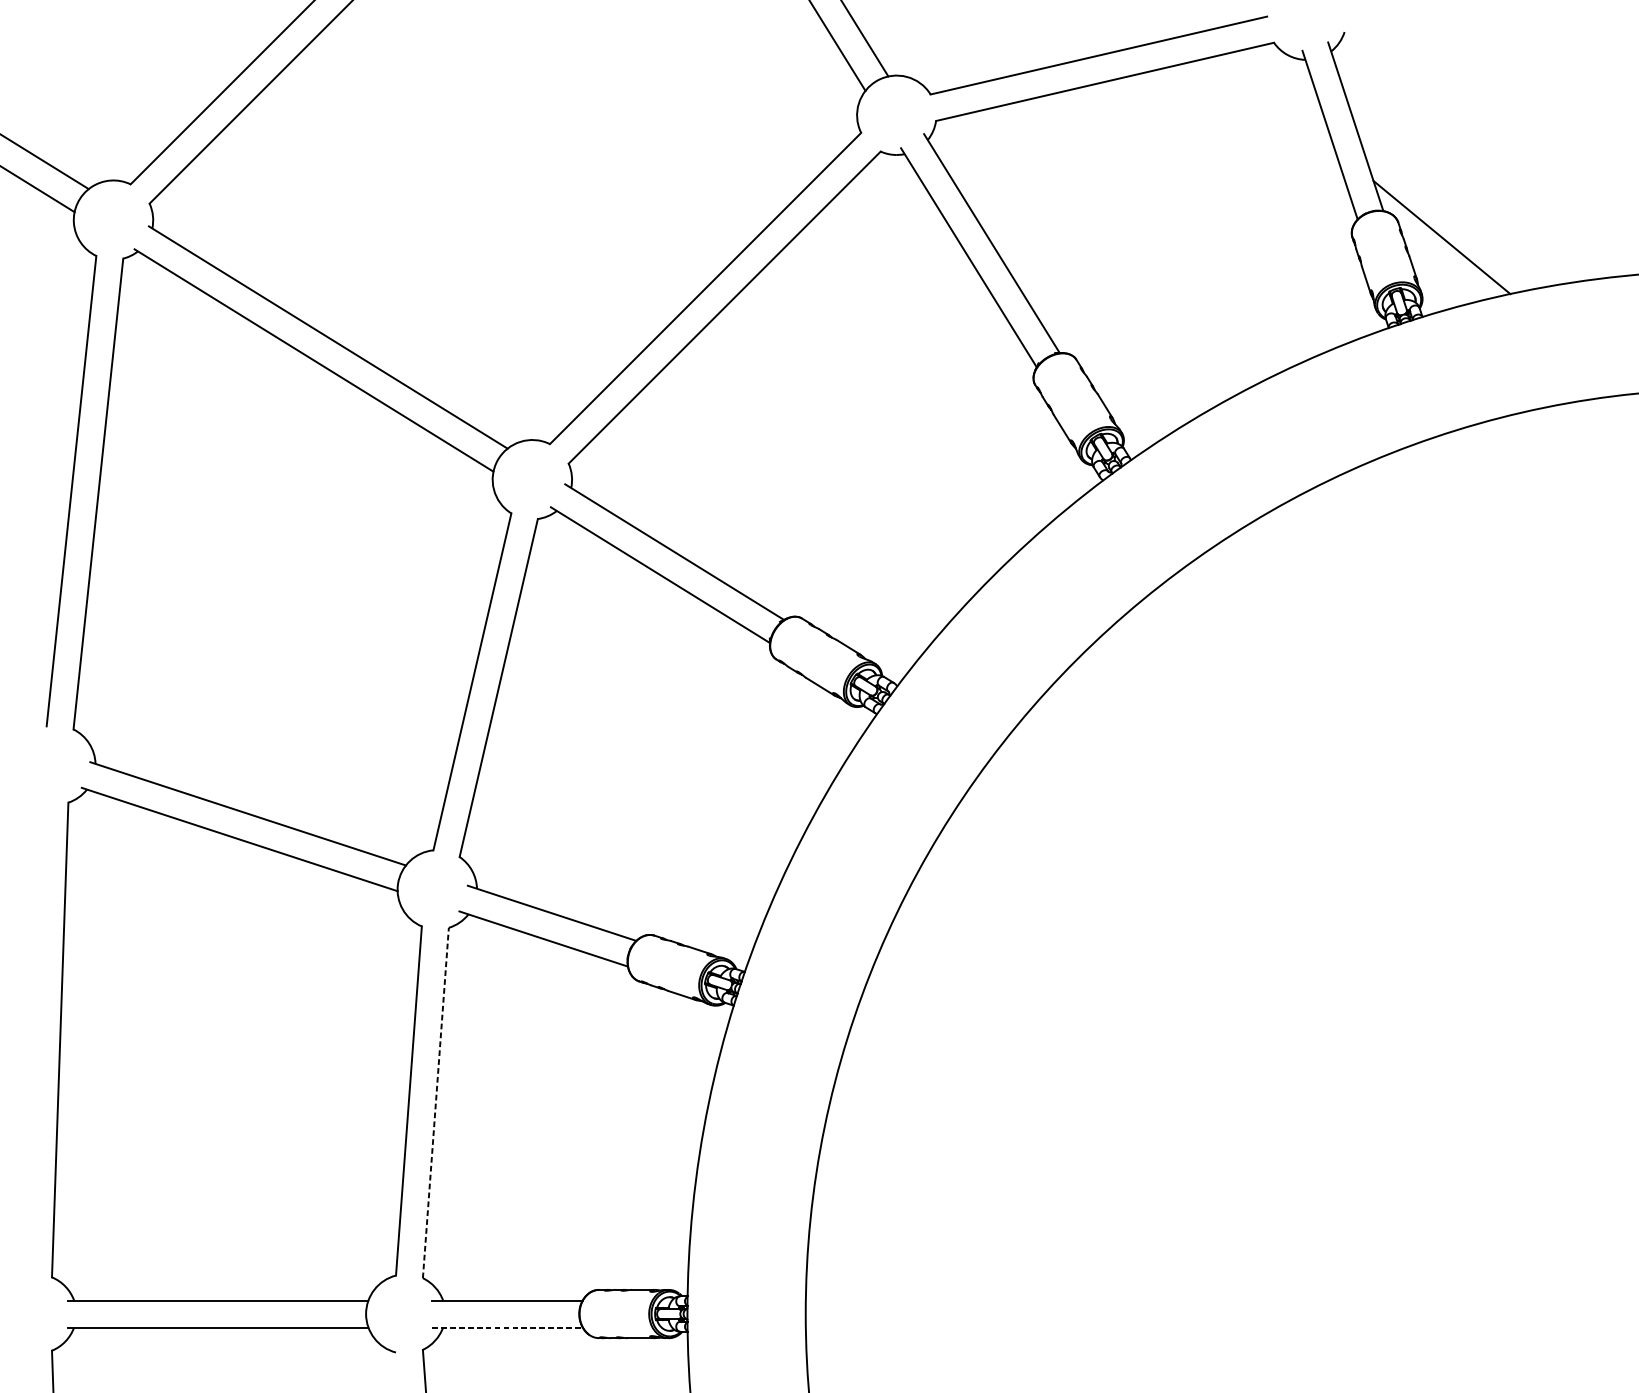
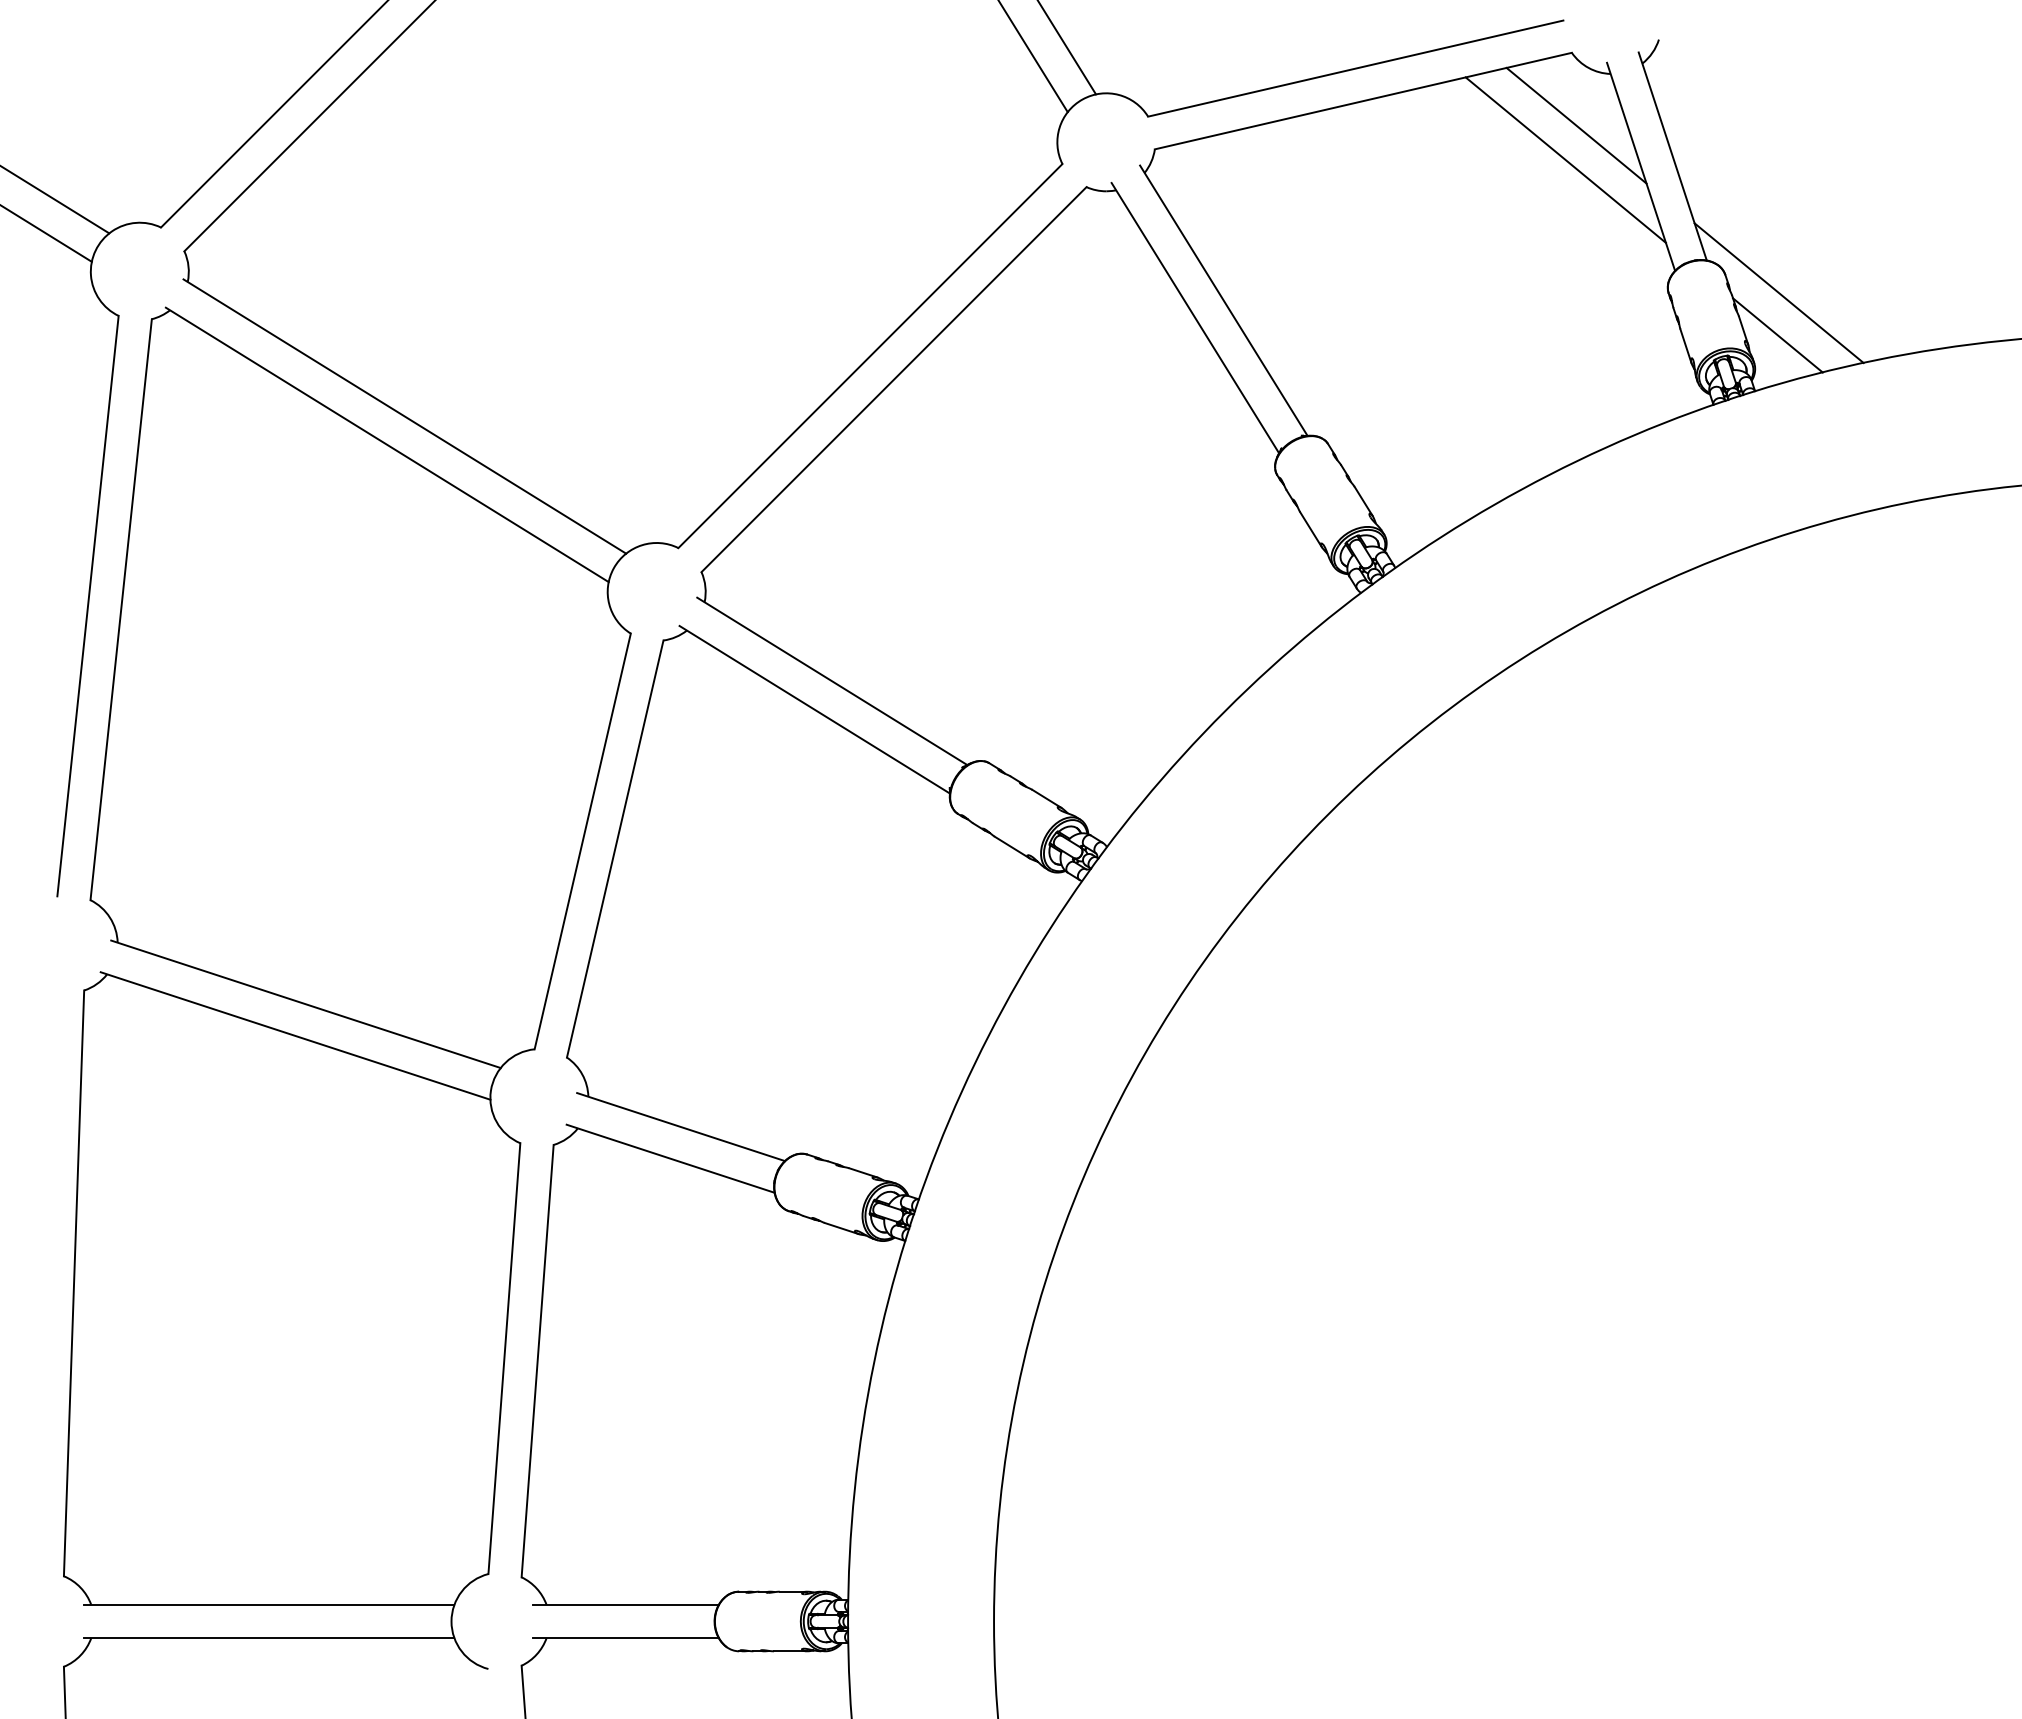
line: (1277, 101) -> (1576, 125), added
line: (1268, 129) -> (1565, 159), added
line: (1440, 271) -> (1777, 335), added
line: (435, 1103) -> (537, 1361), dashed -> solid
line: (507, 1327) -> (626, 1638), dashed -> solid

